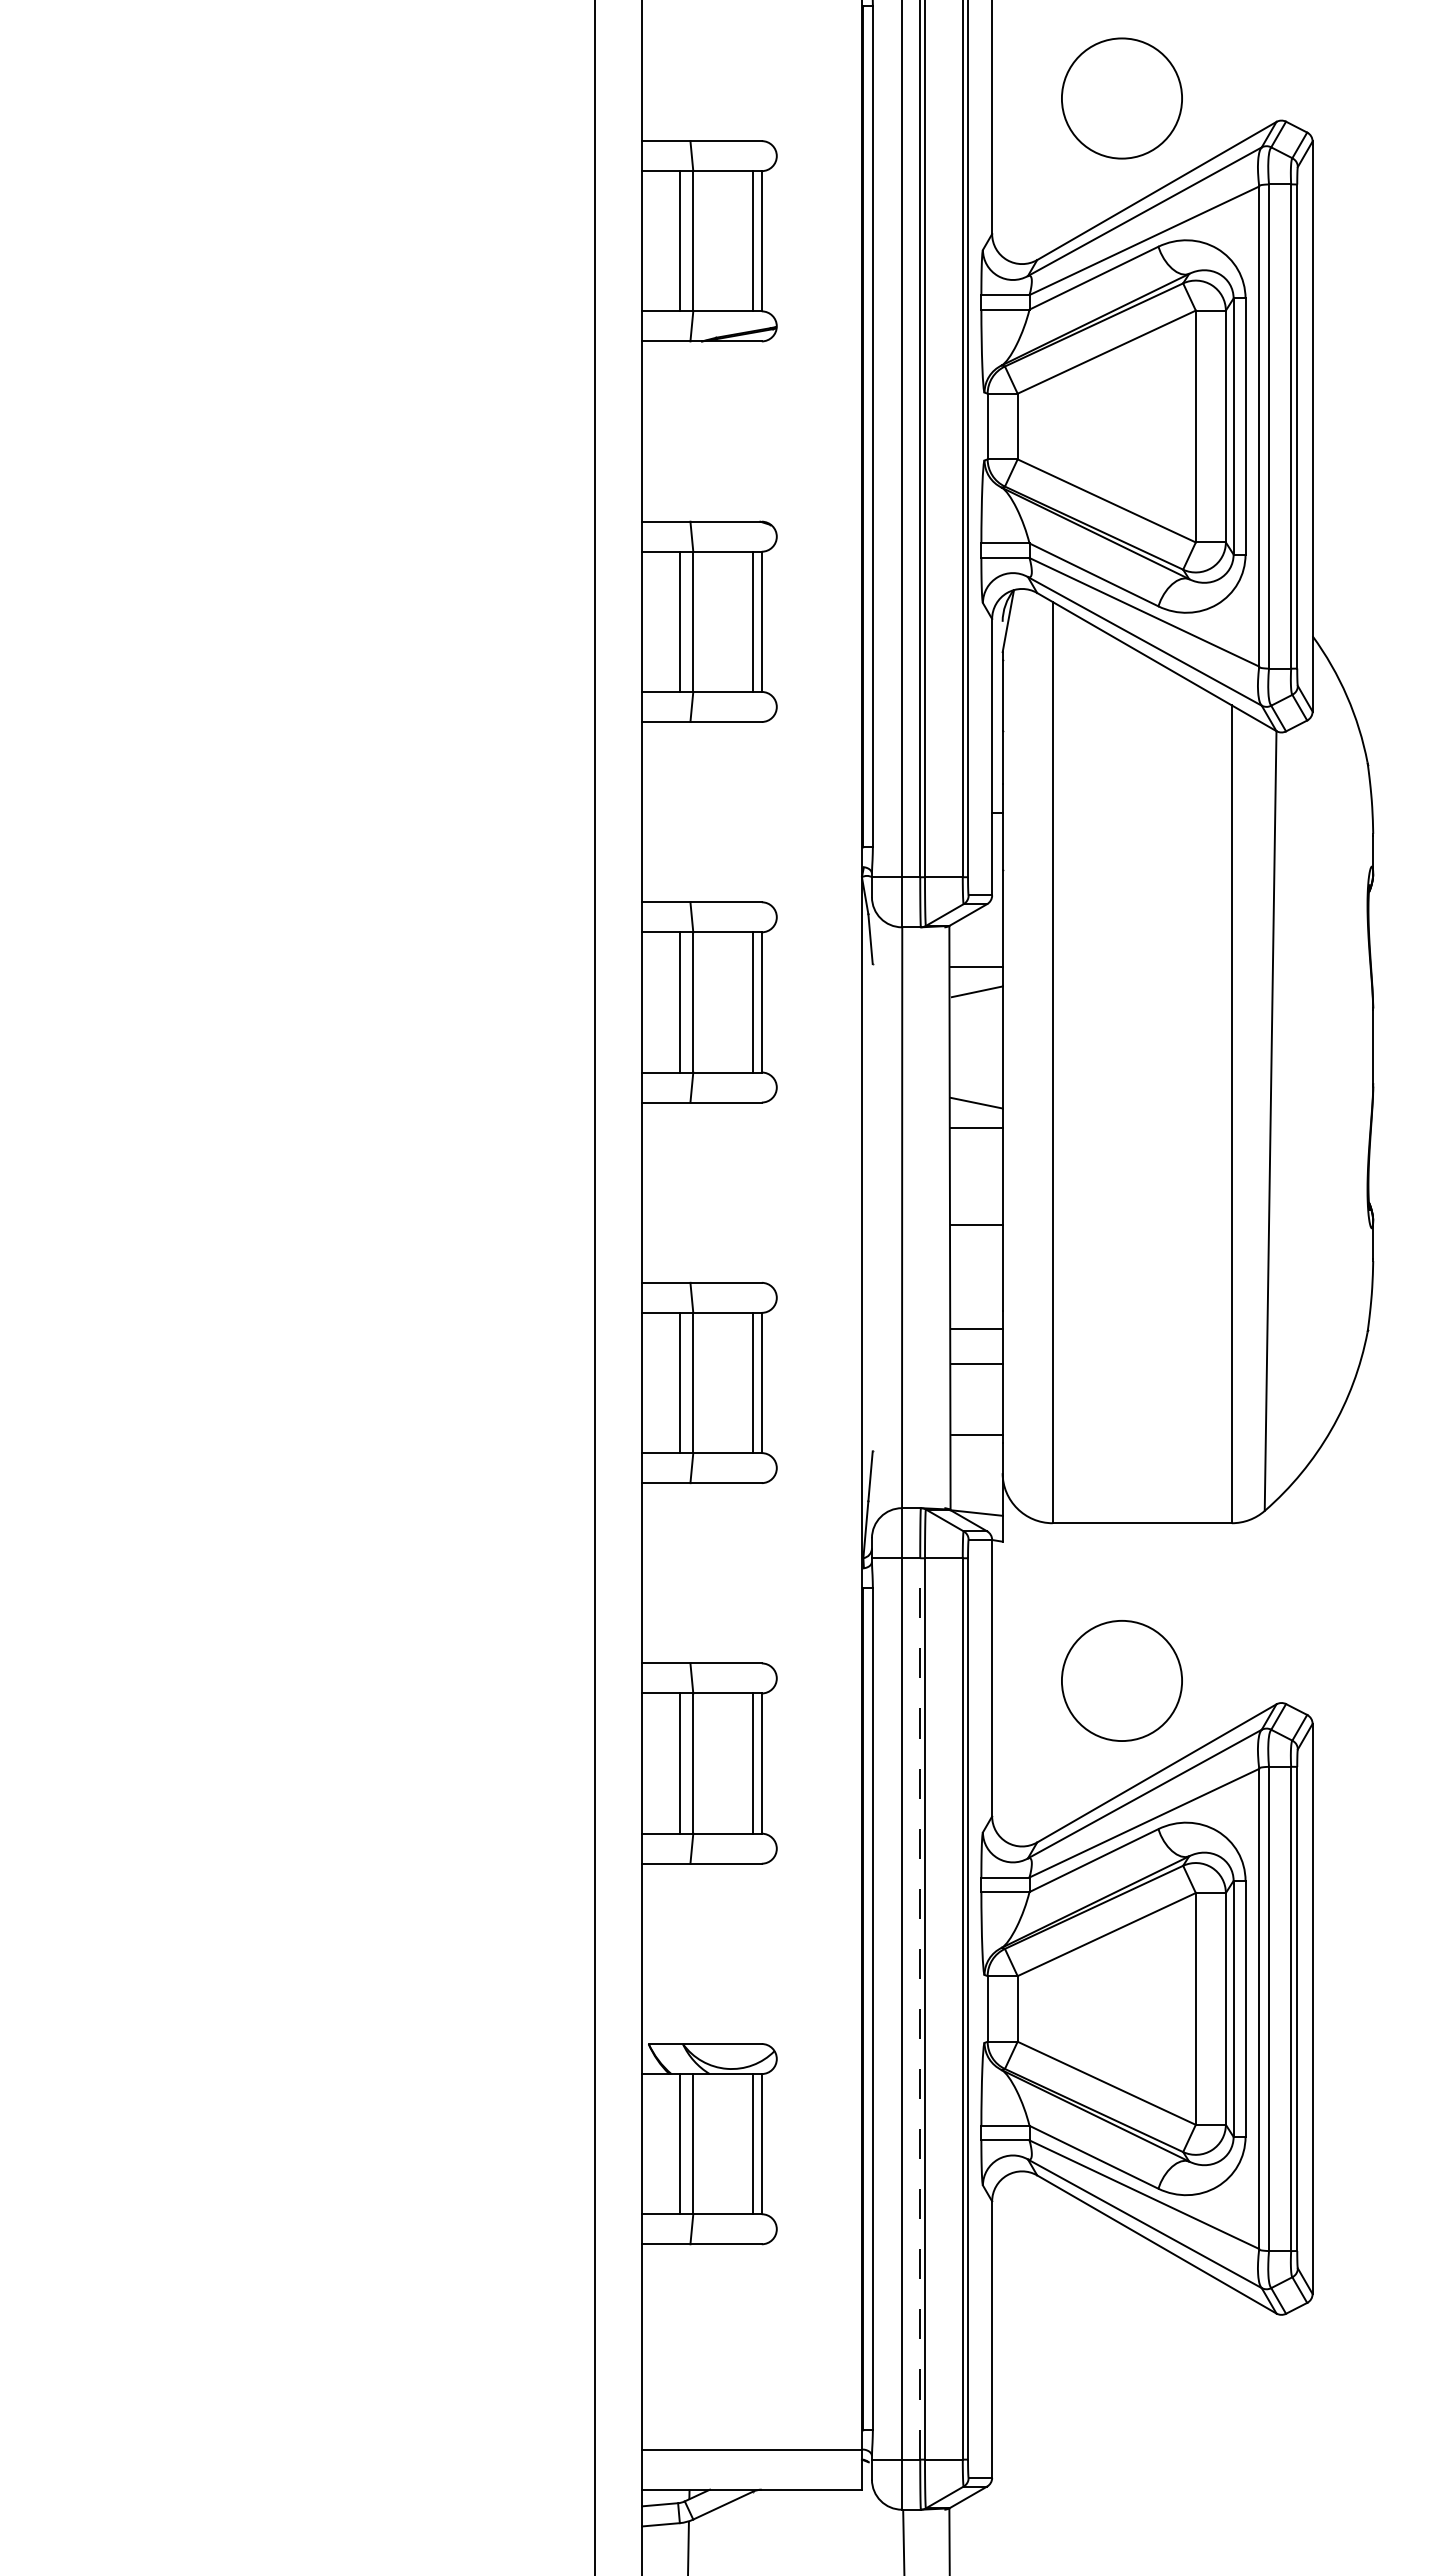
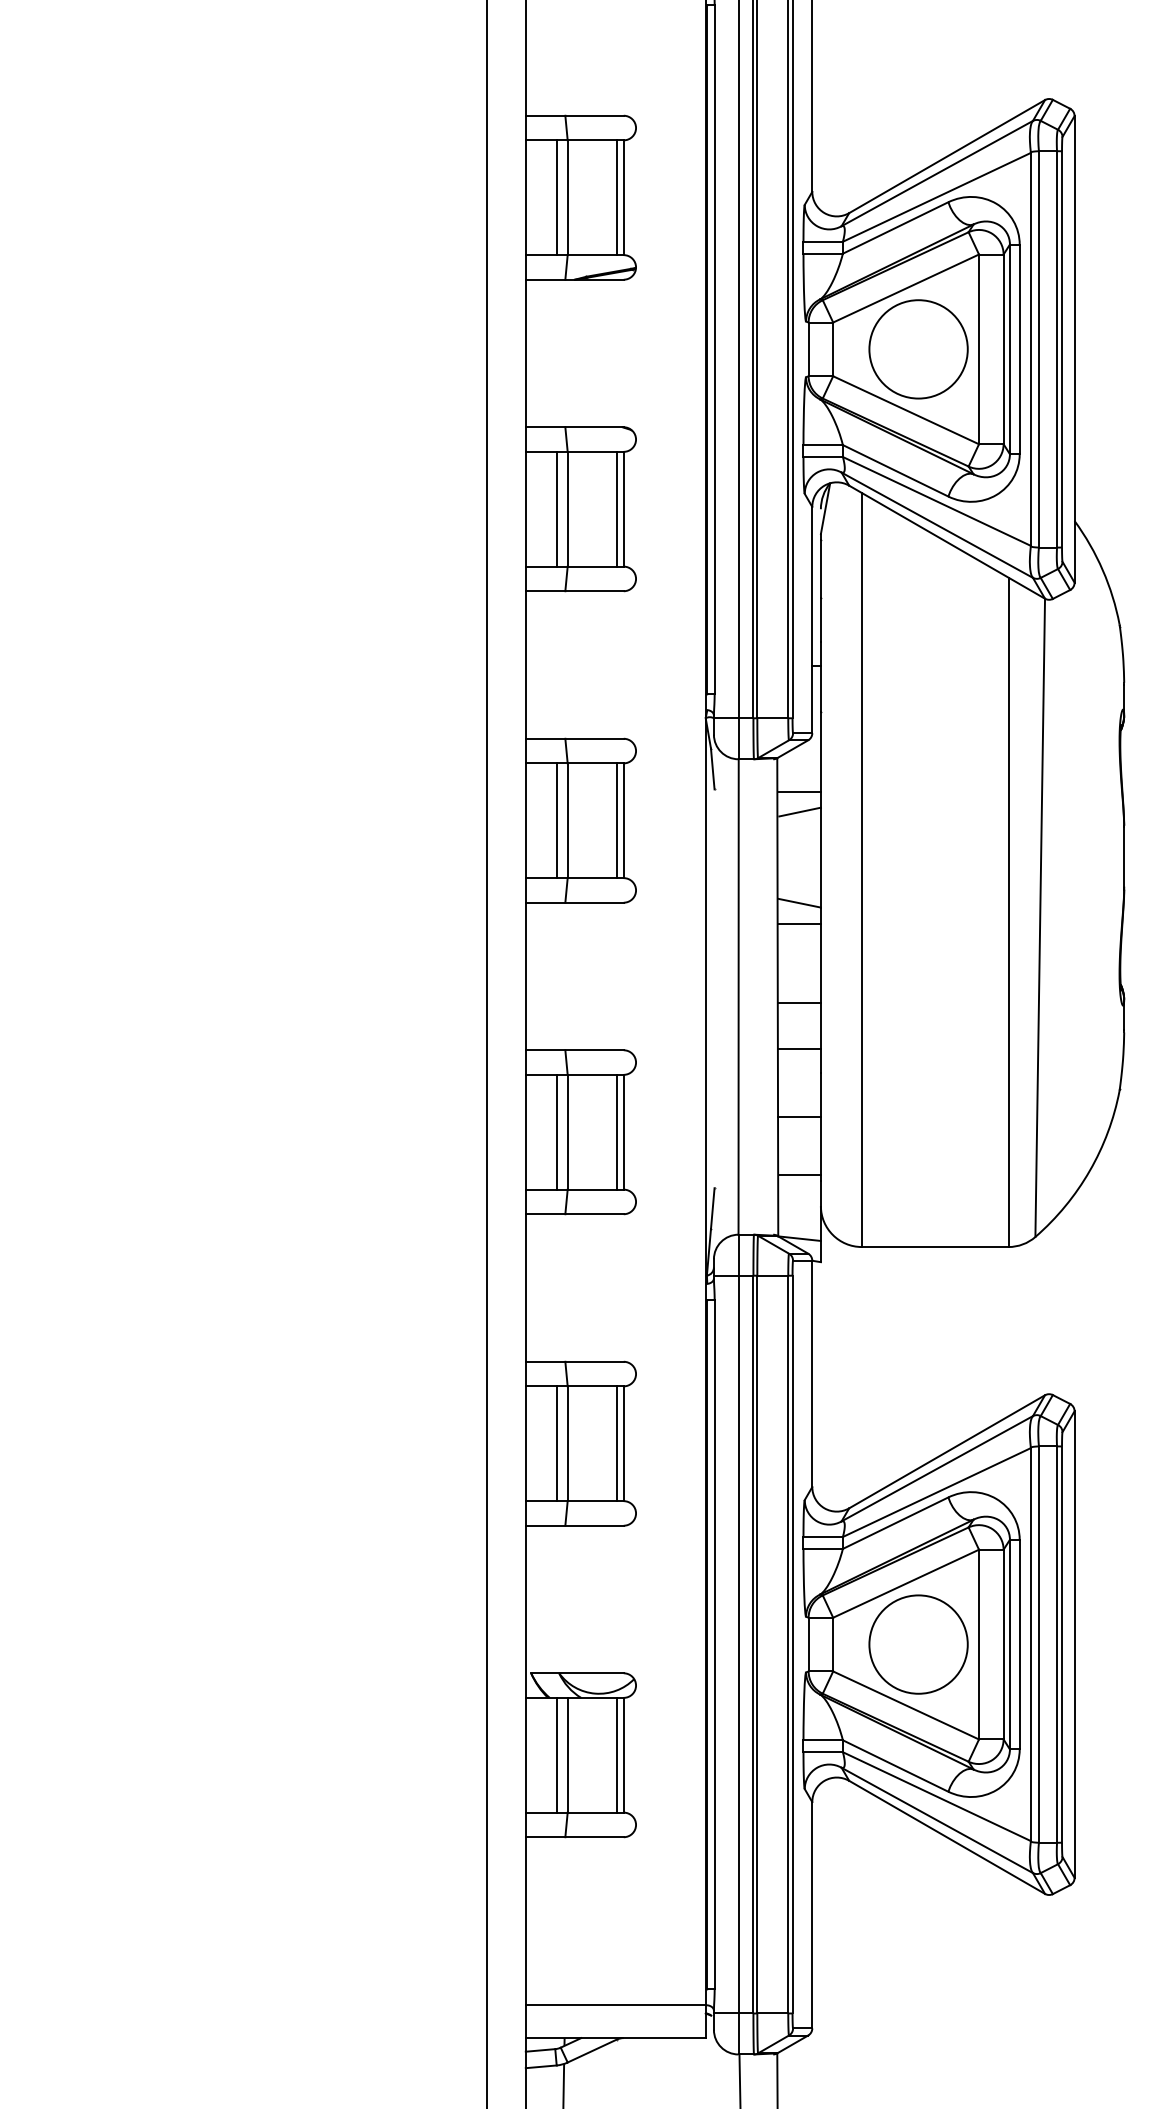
circle: (1121, 98) -> (918, 349), moved
line: (976, 1328) -> (799, 1049), moved
circle: (1121, 1680) -> (918, 1644), moved
line: (920, 2008) -> (753, 1644), dashed -> solid

